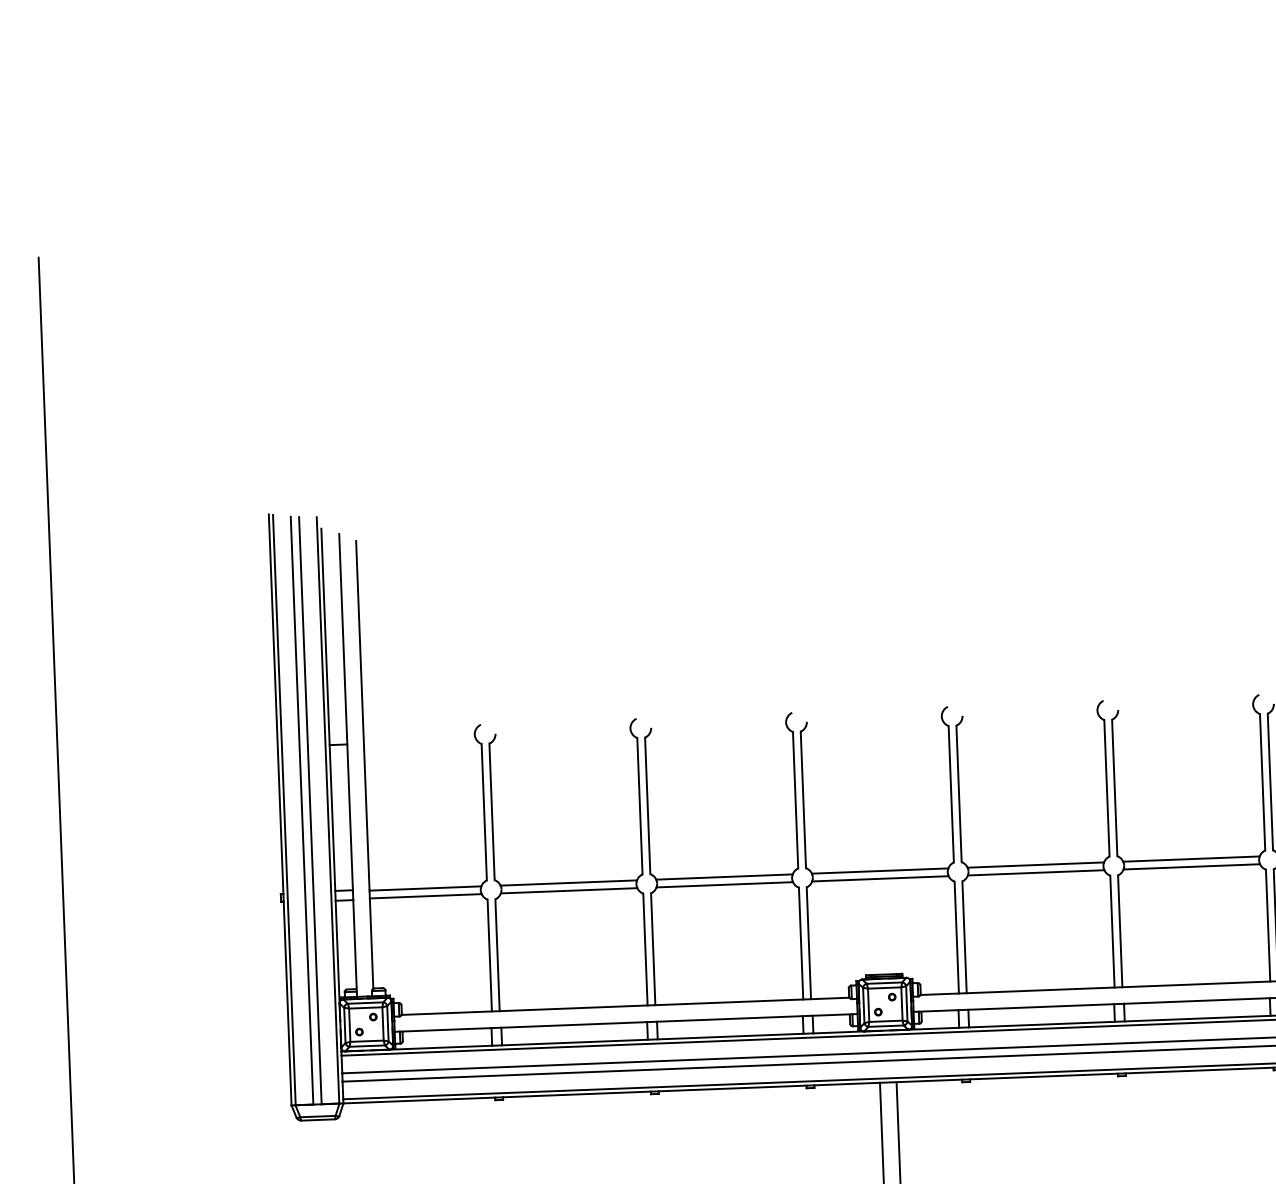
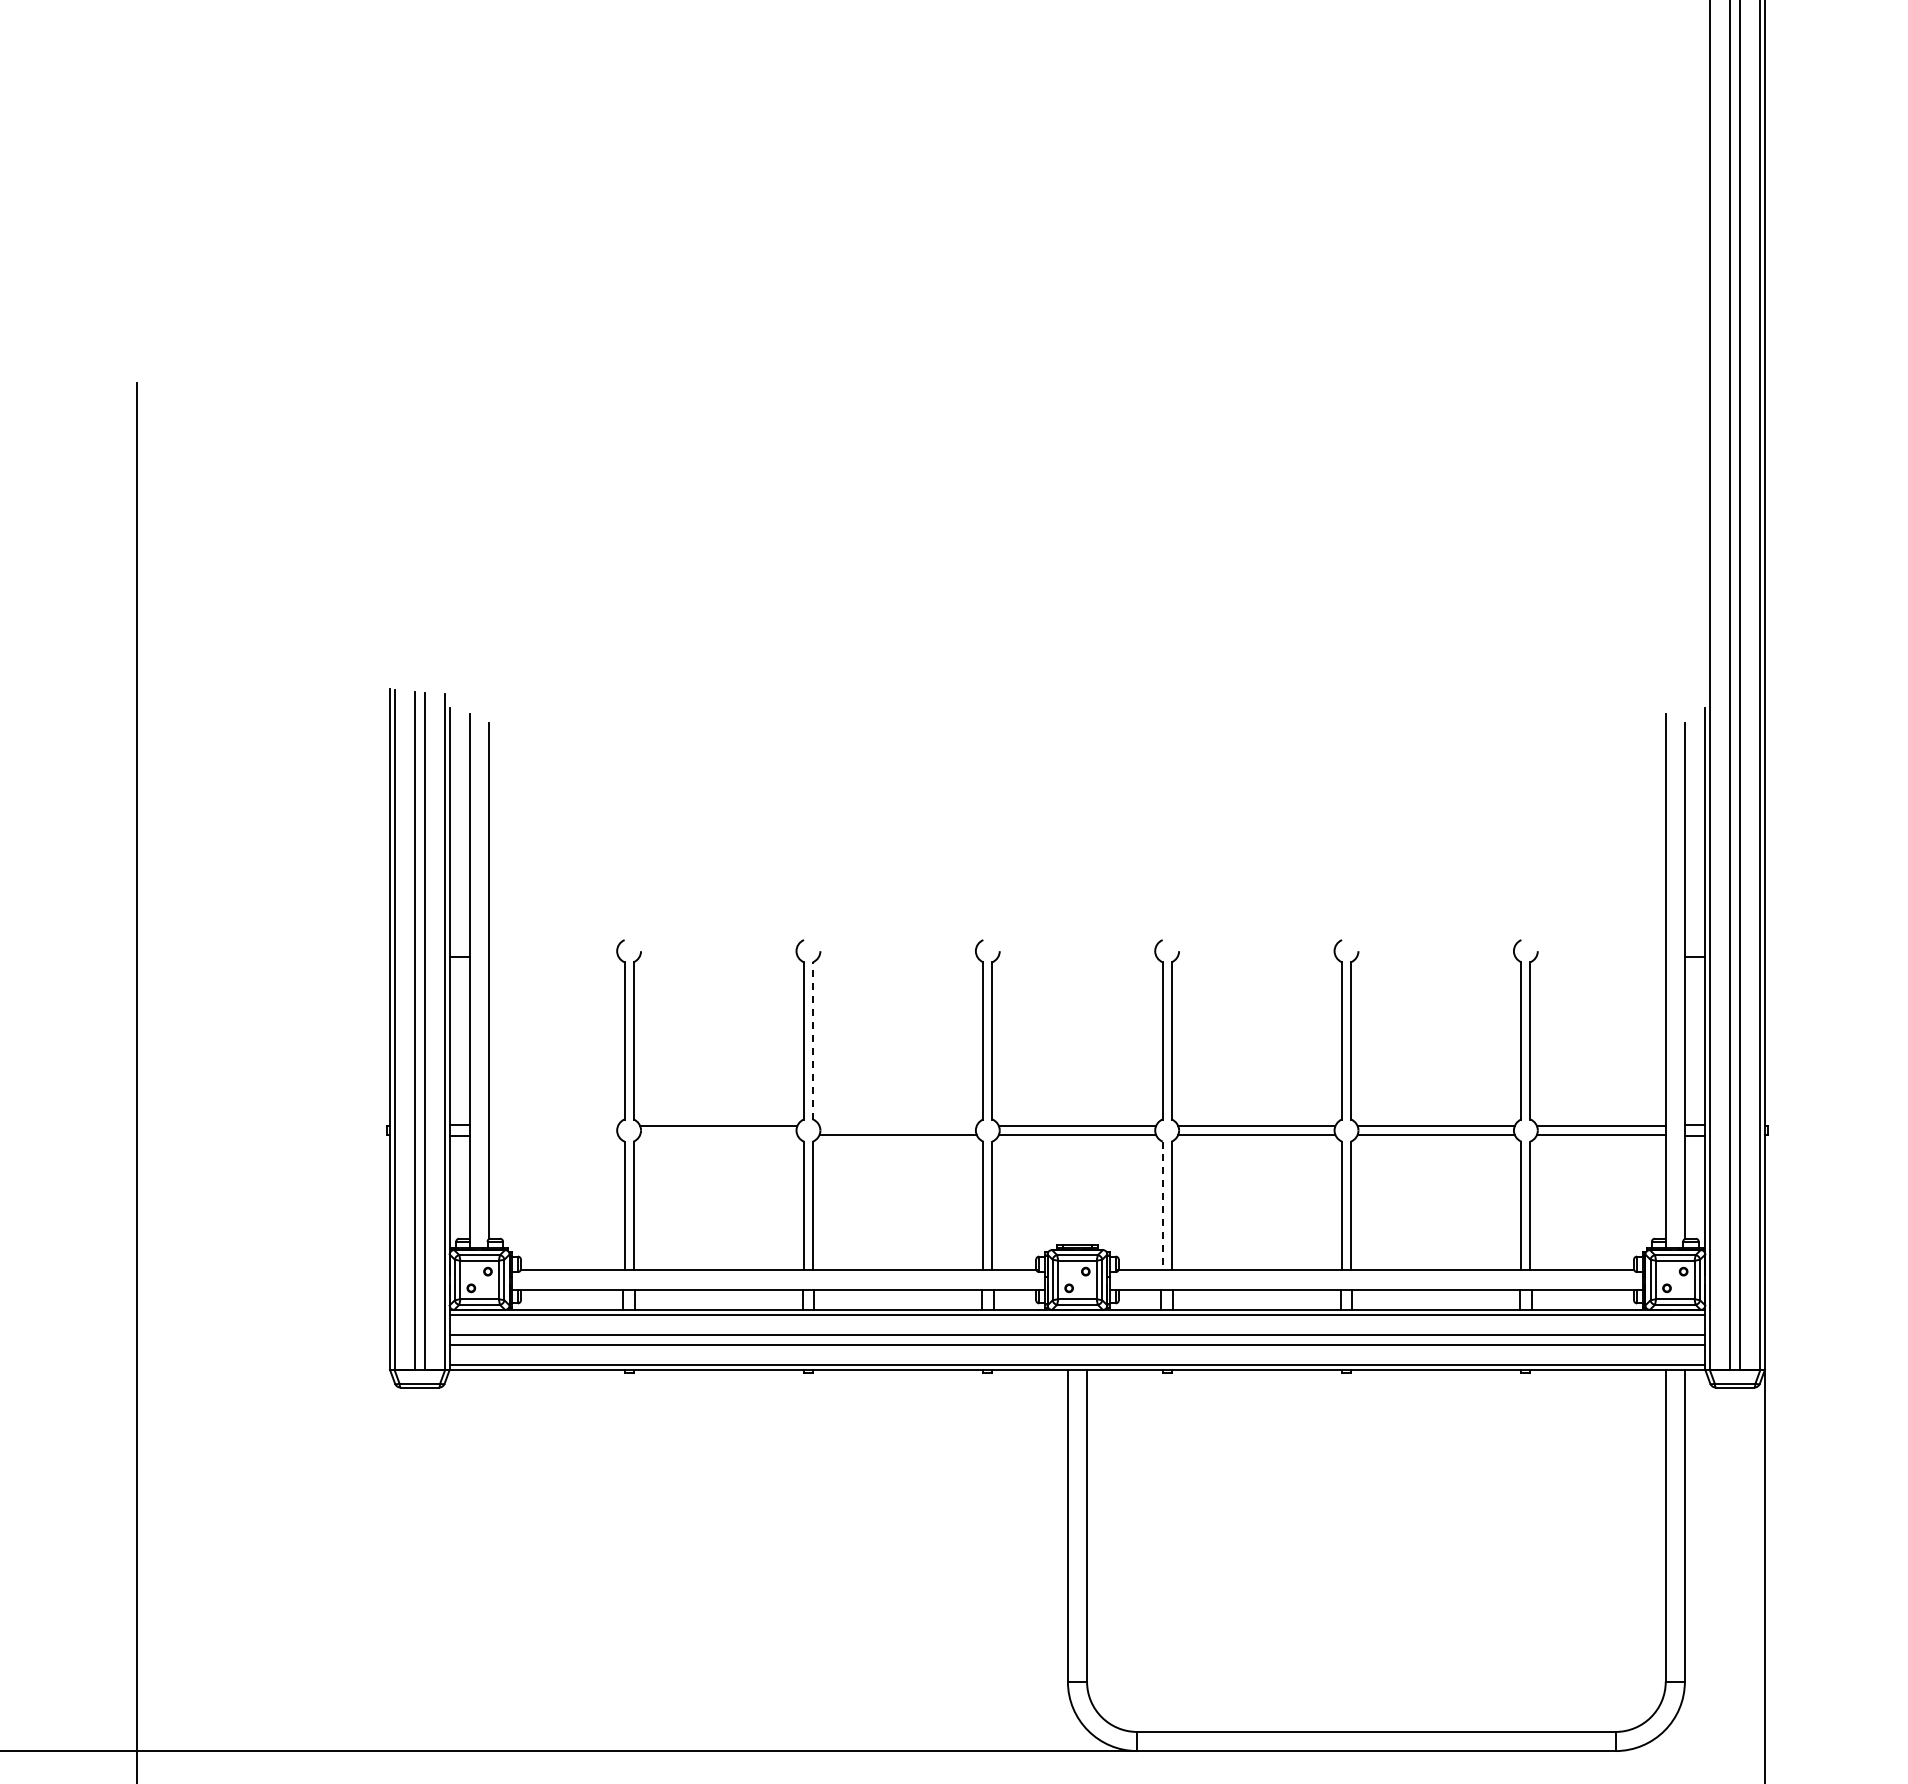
line: (647, 805) -> (812, 1040), solid -> dashed
line: (723, 877) -> (897, 1126), removed
line: (425, 888) -> (553, 1126), removed
line: (568, 891) -> (718, 1135), removed
line: (425, 896) -> (553, 1135), removed
line: (956, 938) -> (1162, 1206), solid -> dashed

